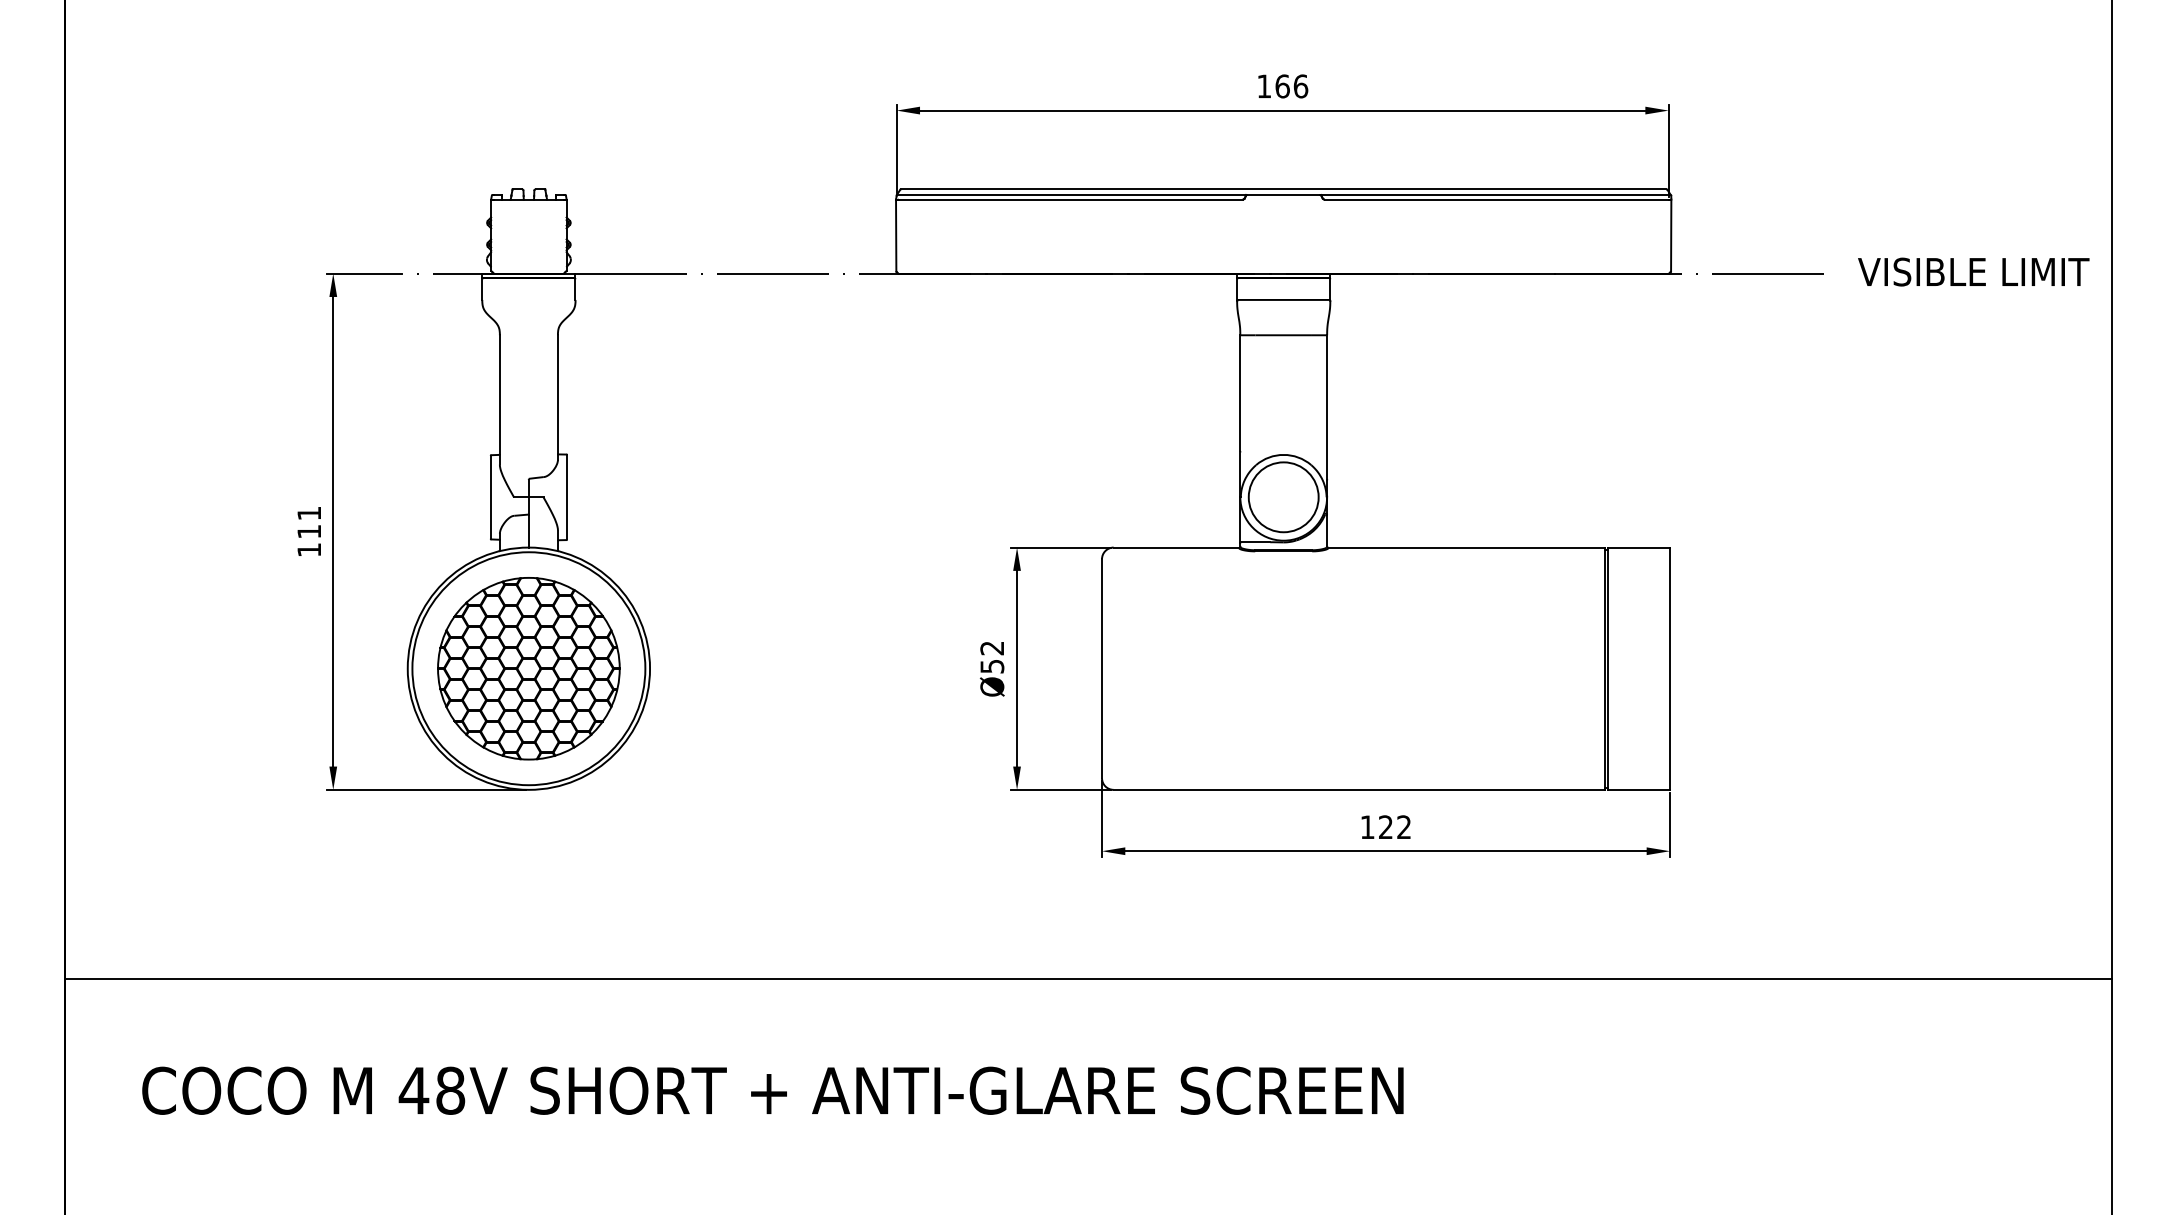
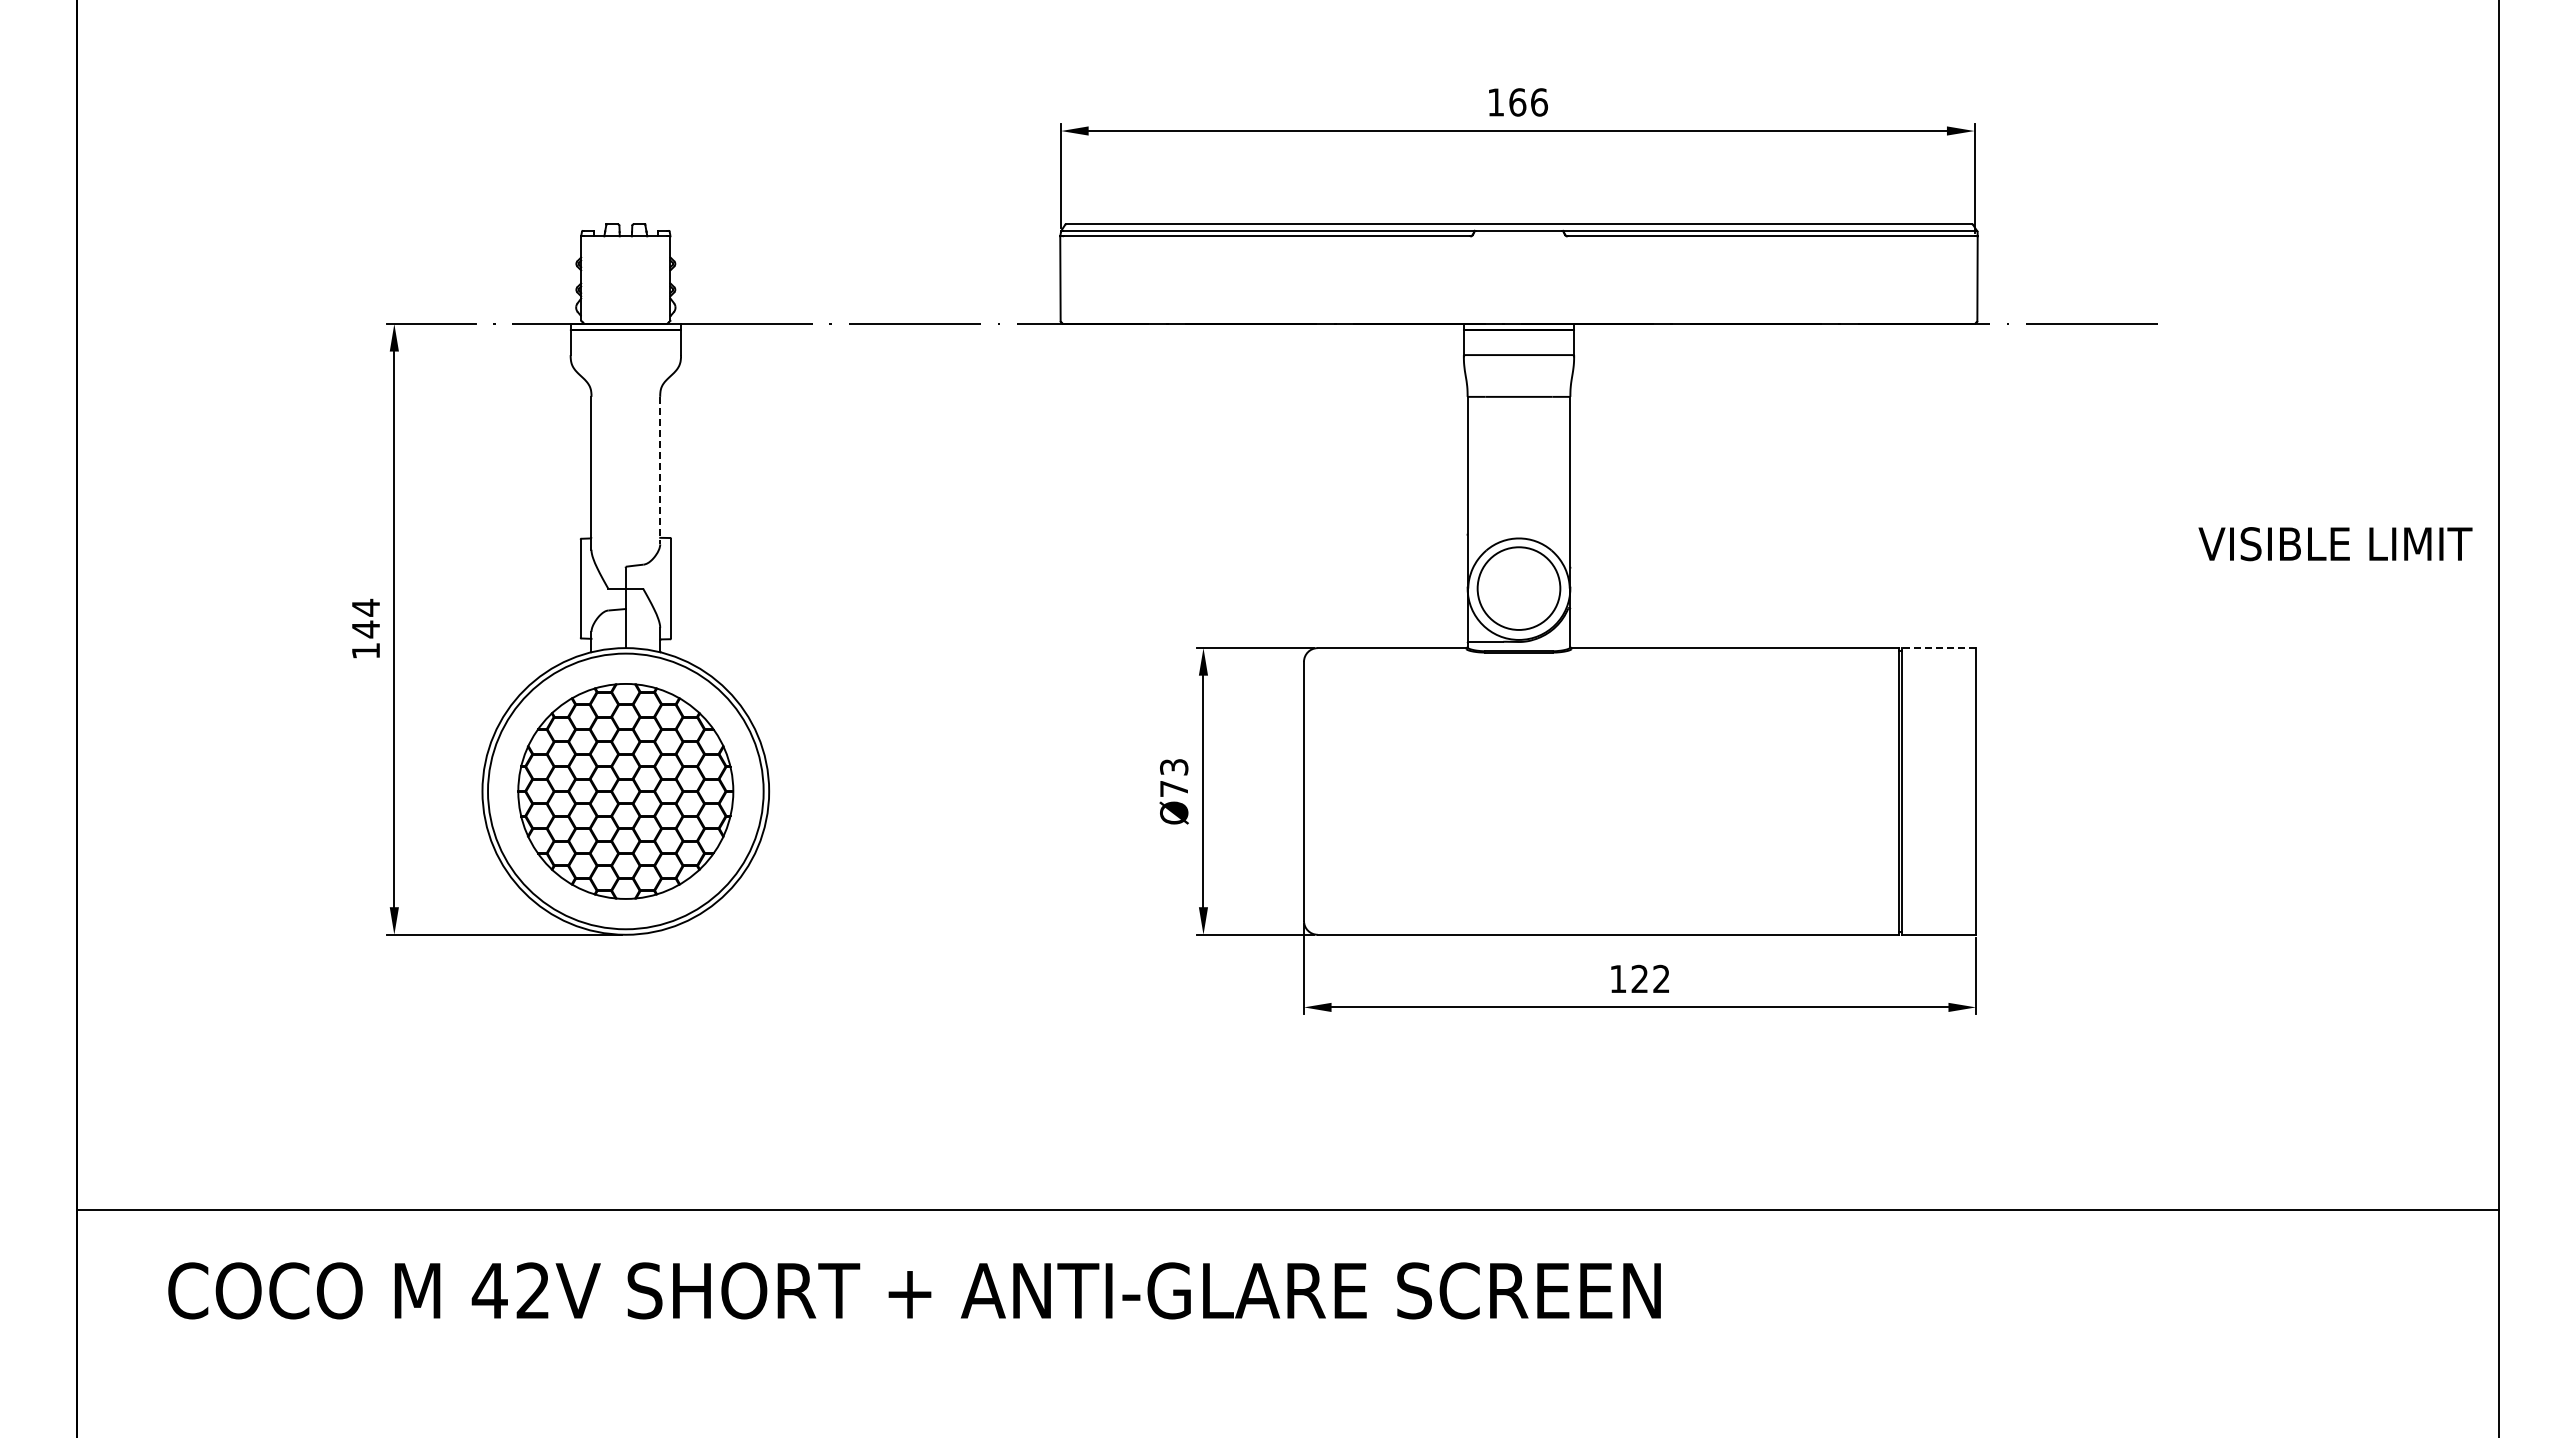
text: (1973, 272) -> (2335, 544), moved
line: (558, 397) -> (660, 470), solid -> dashed
text: (308, 522) -> (365, 618), 111 -> 144
line: (1639, 547) -> (1939, 648), solid -> dashed
text: (992, 656) -> (1174, 777), Ø52 -> Ø73
line: (1088, 978) -> (1287, 1210), moved
text: (450, 1090) -> (533, 1290), 48V -> 42V

